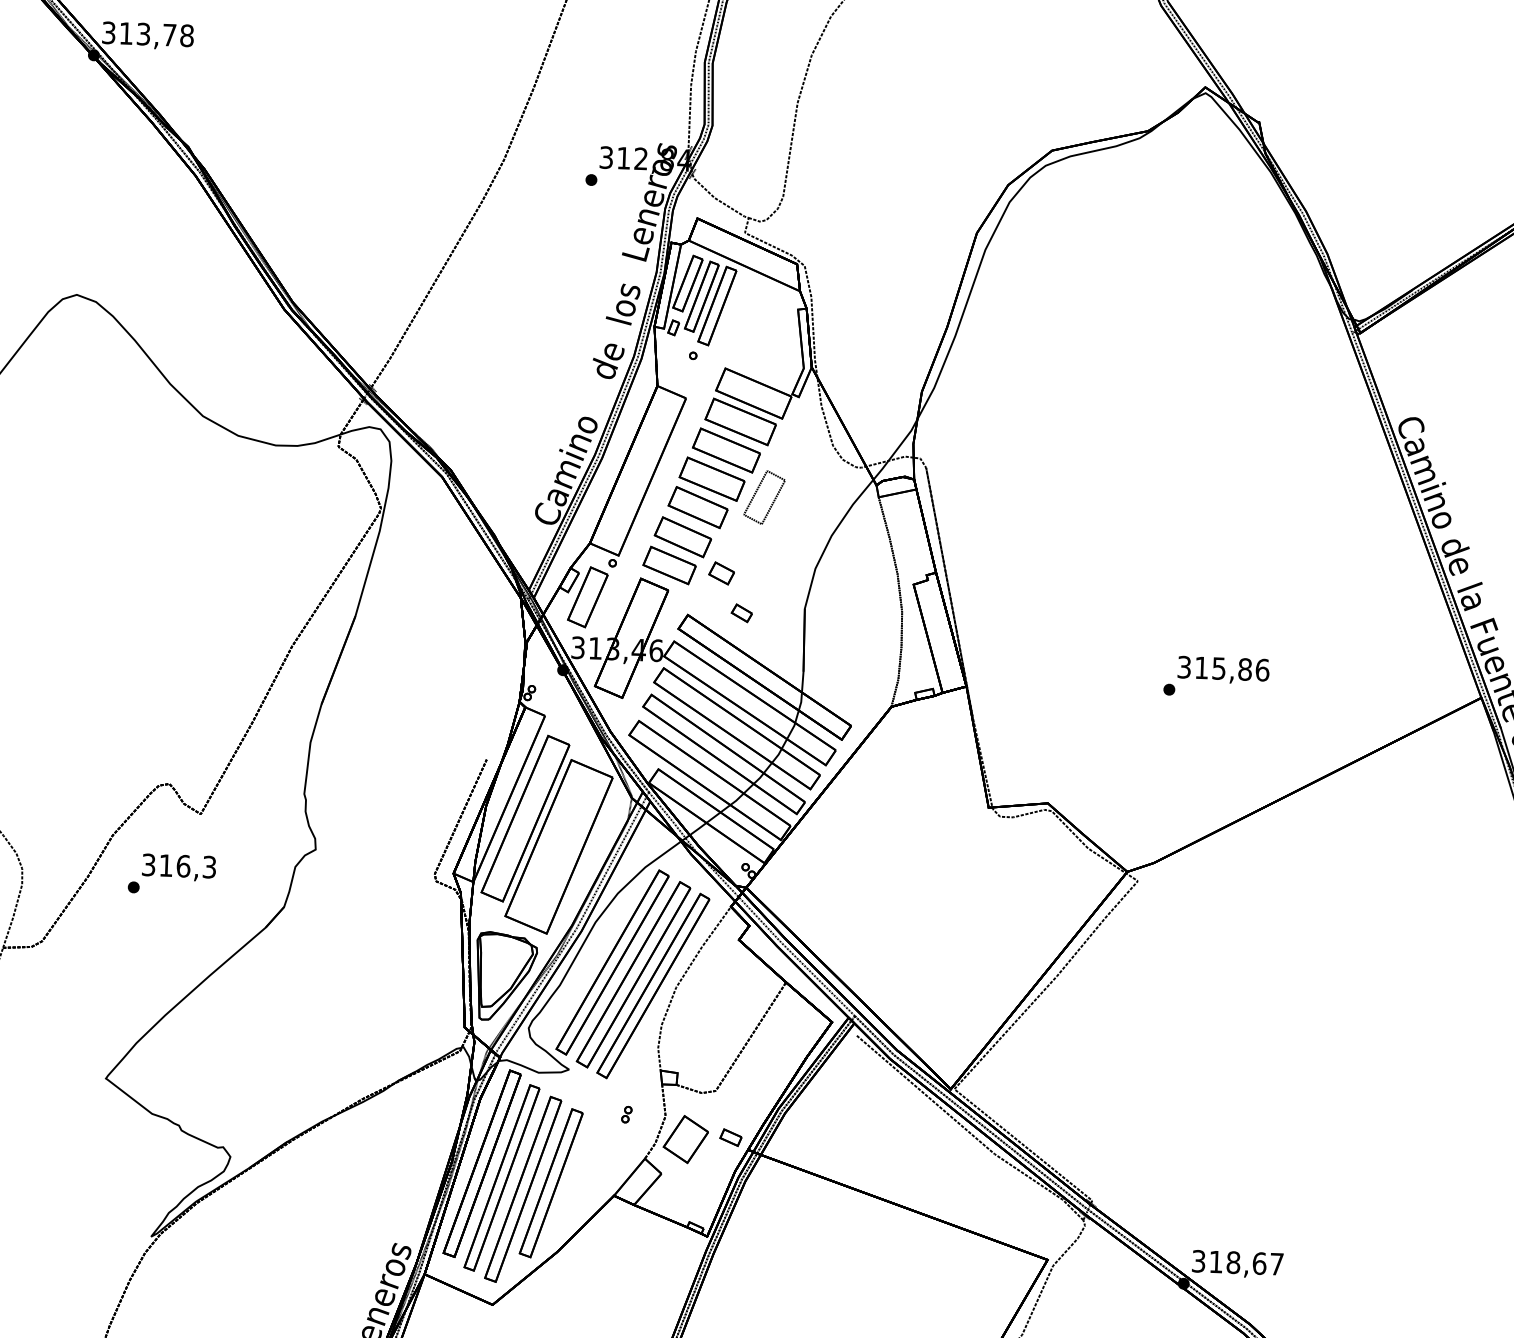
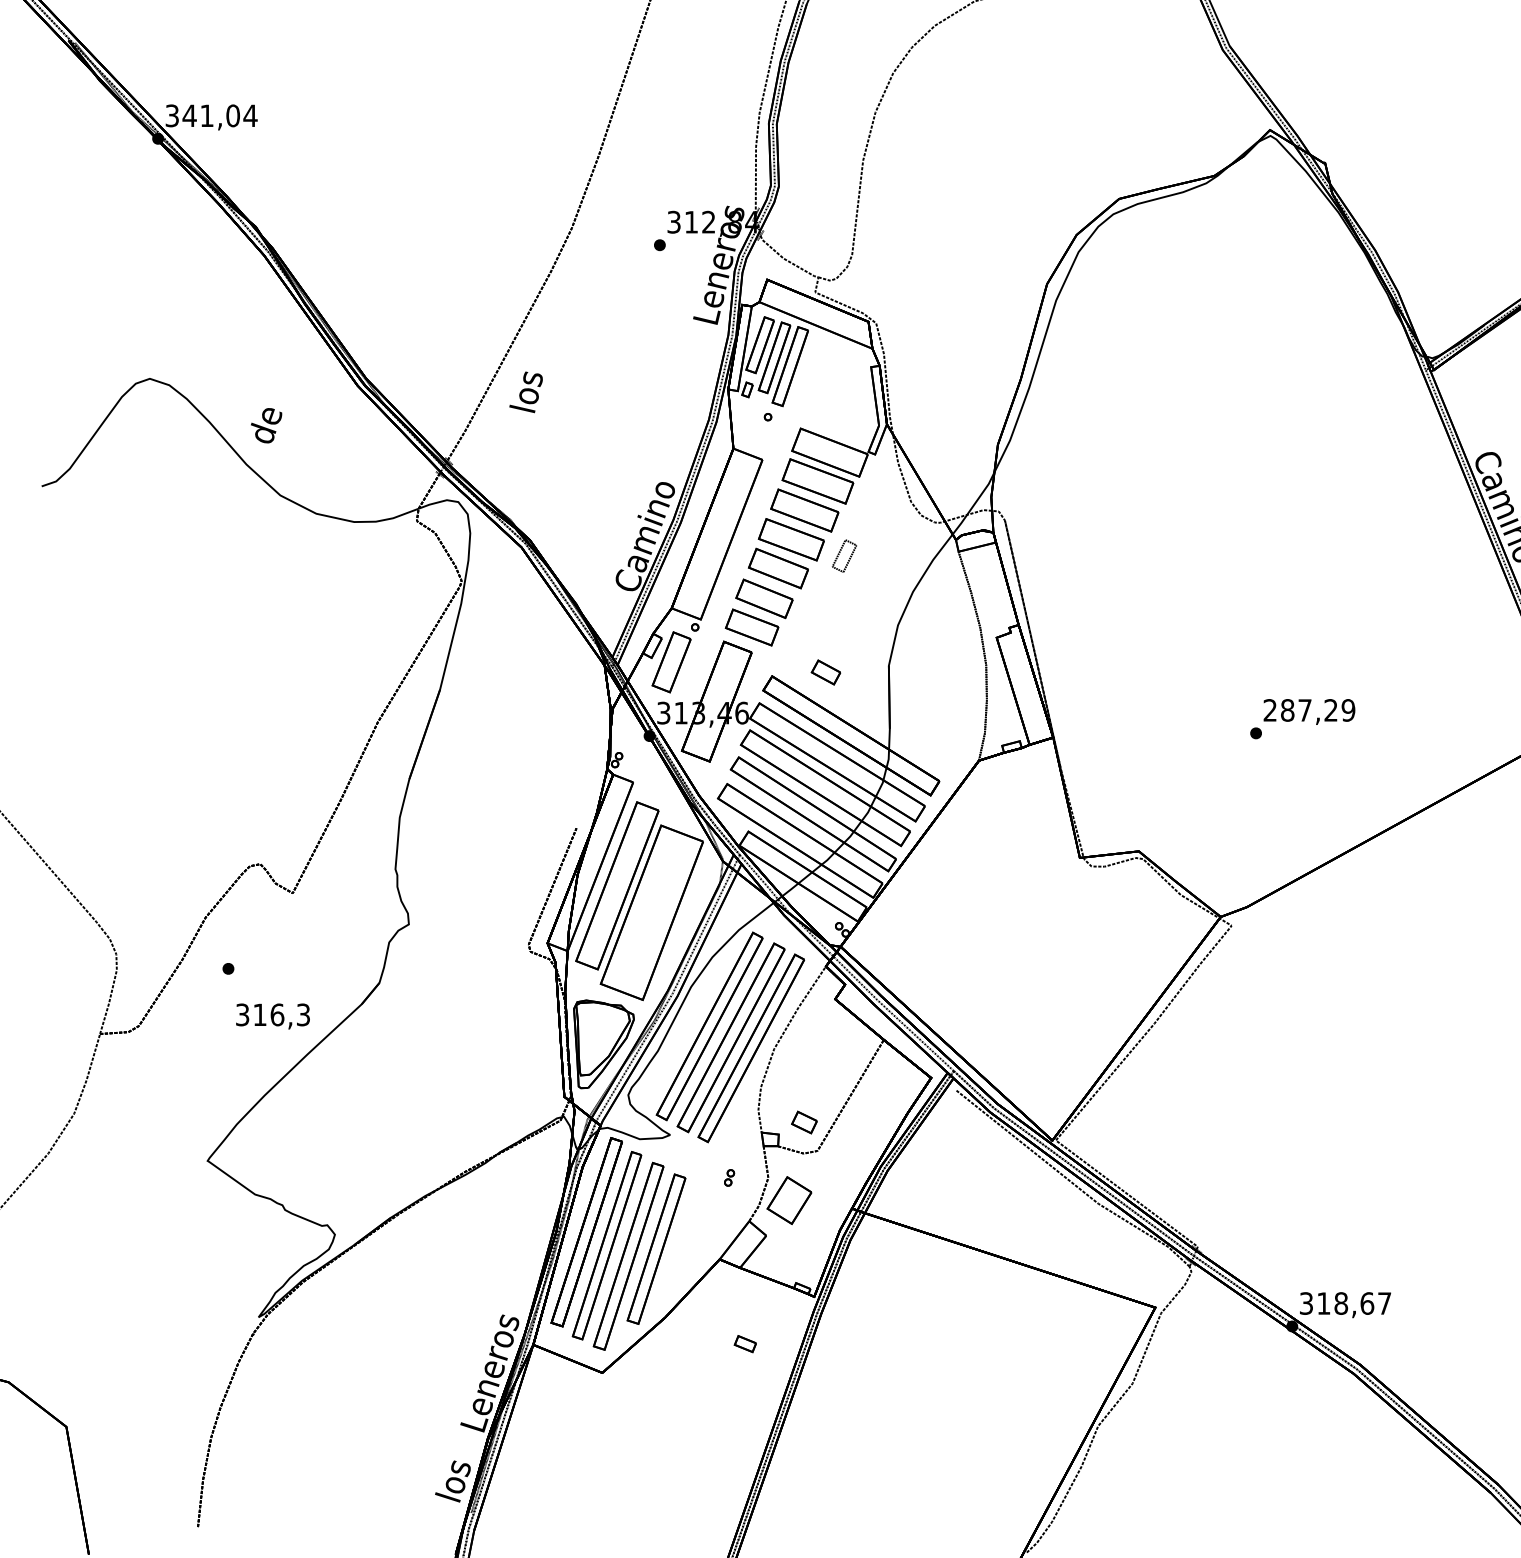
text: (156, 34) -> (219, 115), 313,78 -> 341,04
text: (622, 304) -> (525, 392), moved
text: (608, 361) -> (266, 425), moved
part: (764, 496) -> (844, 555), size x0.6
part: (721, 573) -> (804, 1122), moved
part: (742, 613) -> (826, 672), size x1.4
text: (1223, 668) -> (1309, 710), 315,86 -> 287,29
text: (178, 867) -> (272, 1016), moved
part: (730, 1138) -> (744, 1344), moved

